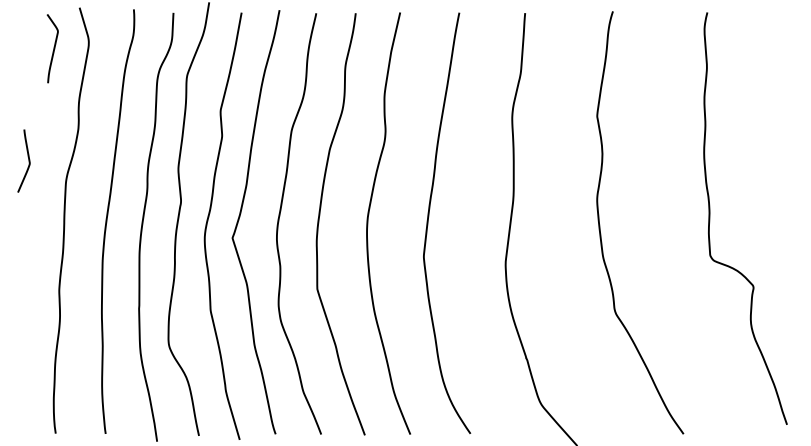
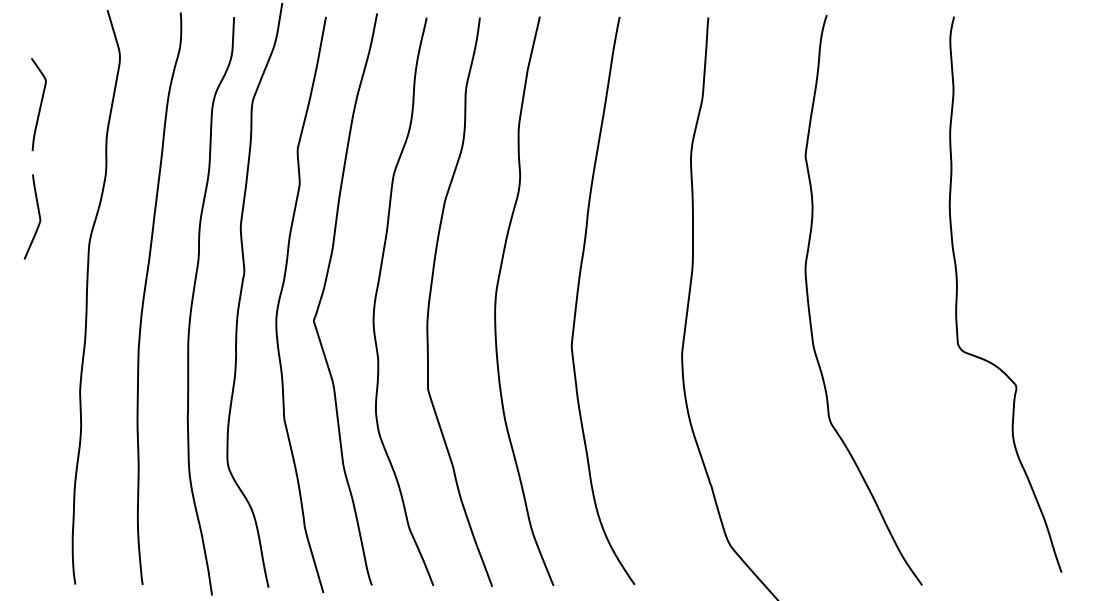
curve: (53, 48) -> (39, 104), moved

